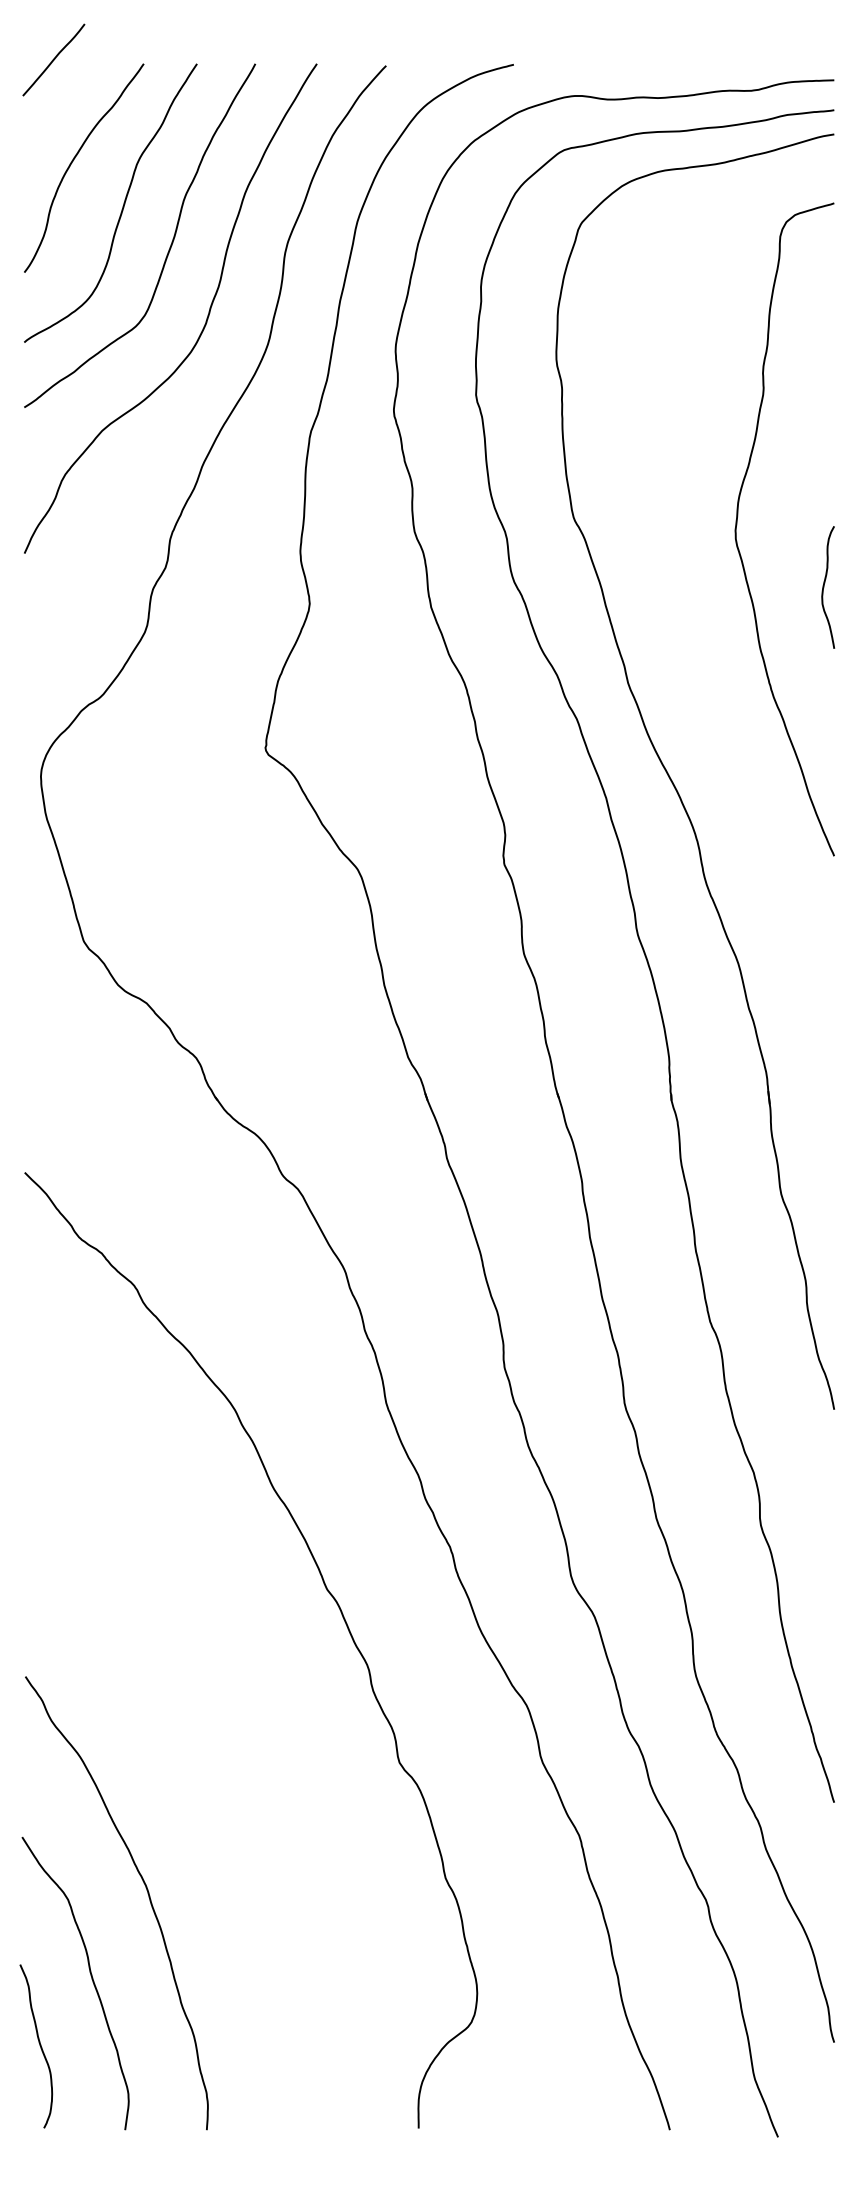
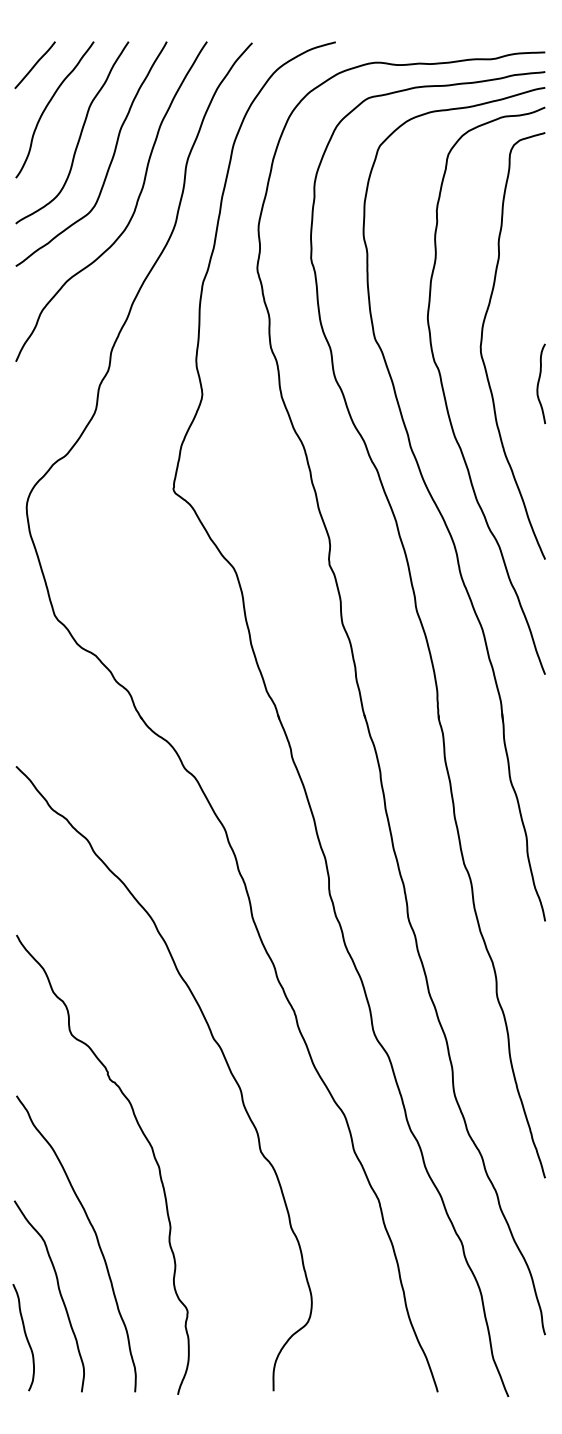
line: (52, 60) -> (34, 65), moved
curve: (683, 611) -> (446, 399), added
curve: (221, 1740) -> (144, 1137), added

